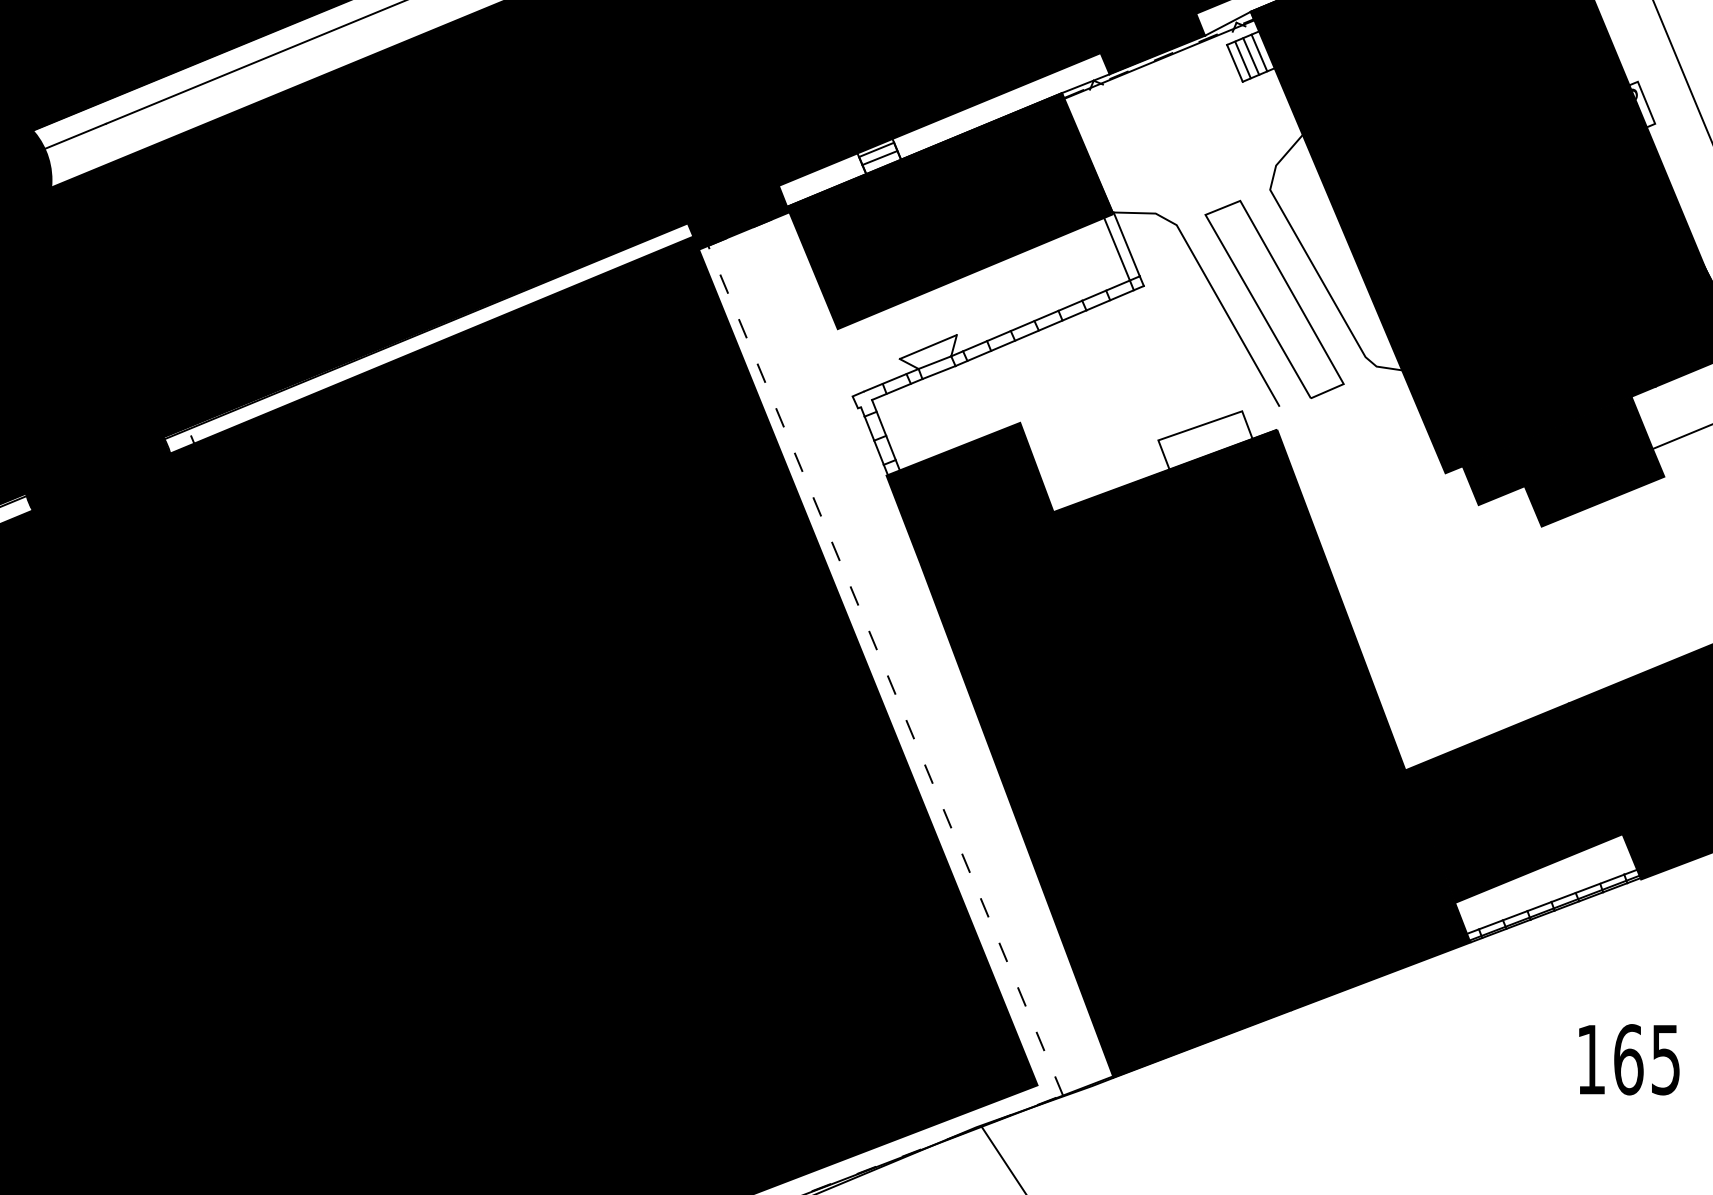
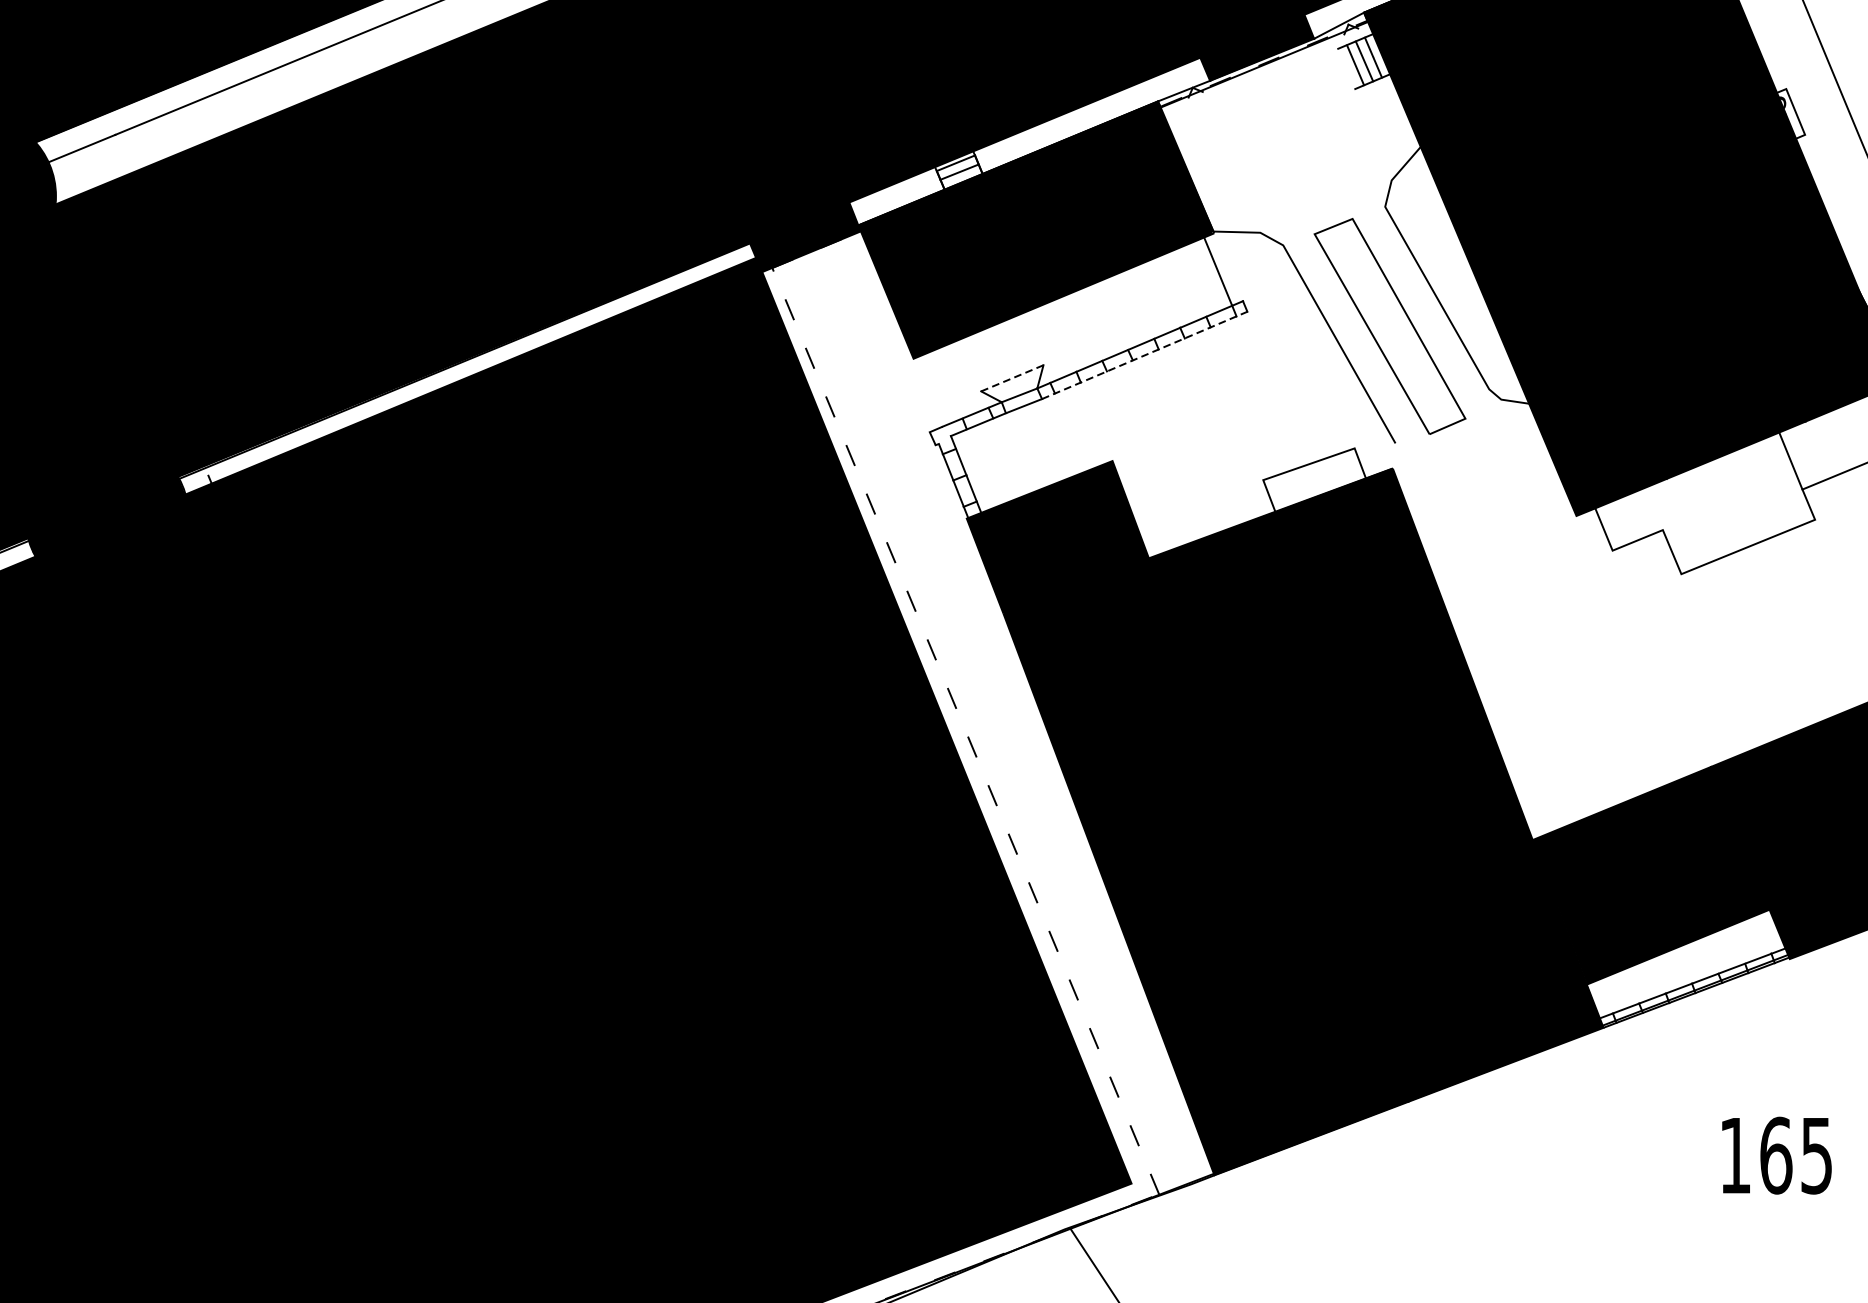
line: (1234, 62) -> (1346, 67), removed
line: (1126, 244) -> (1228, 266), removed
line: (1050, 325) -> (1145, 354), solid -> dashed
line: (928, 347) -> (1012, 378), solid -> dashed
fill: (1563, 461) -> (1705, 503), removed

